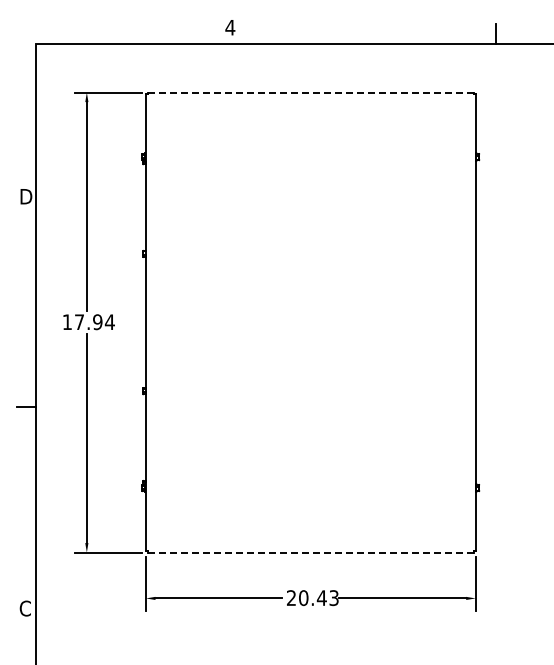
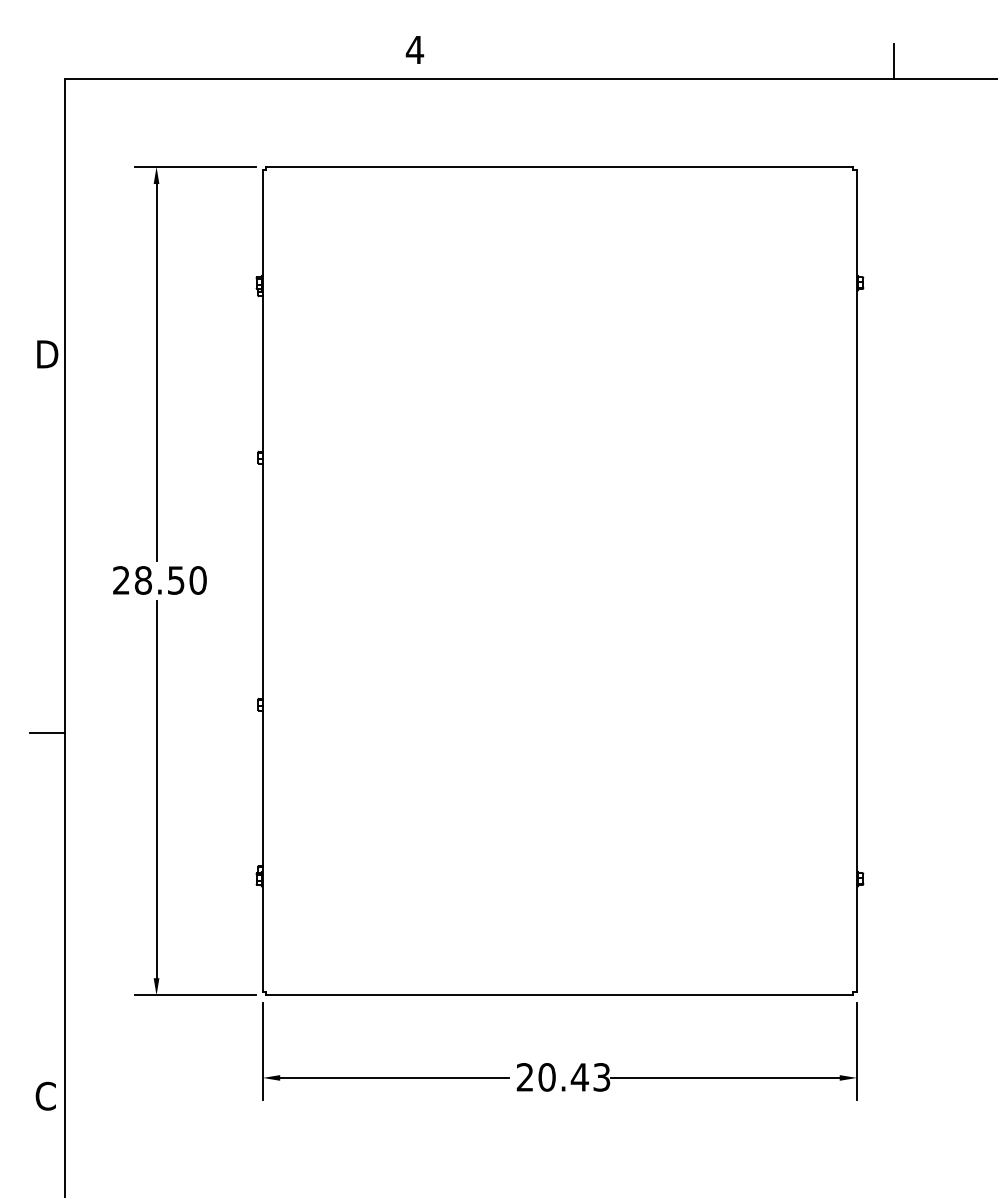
line: (310, 92) -> (559, 166), dashed -> solid
text: (88, 322) -> (159, 580), 17.94 -> 28.50
line: (310, 552) -> (559, 995), dashed -> solid

